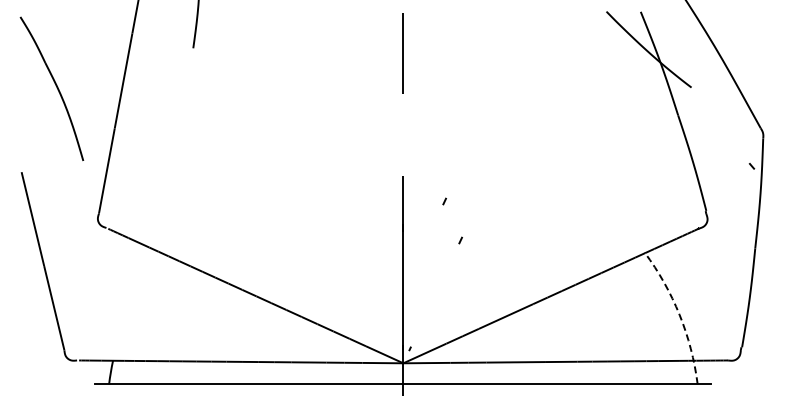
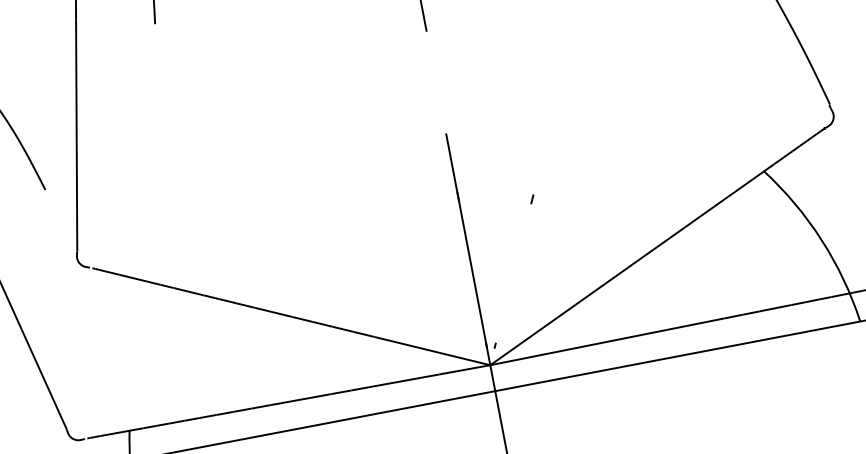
curve: (444, 201) -> (503, 154), removed
arc: (679, 314) -> (821, 239), dashed -> solid

